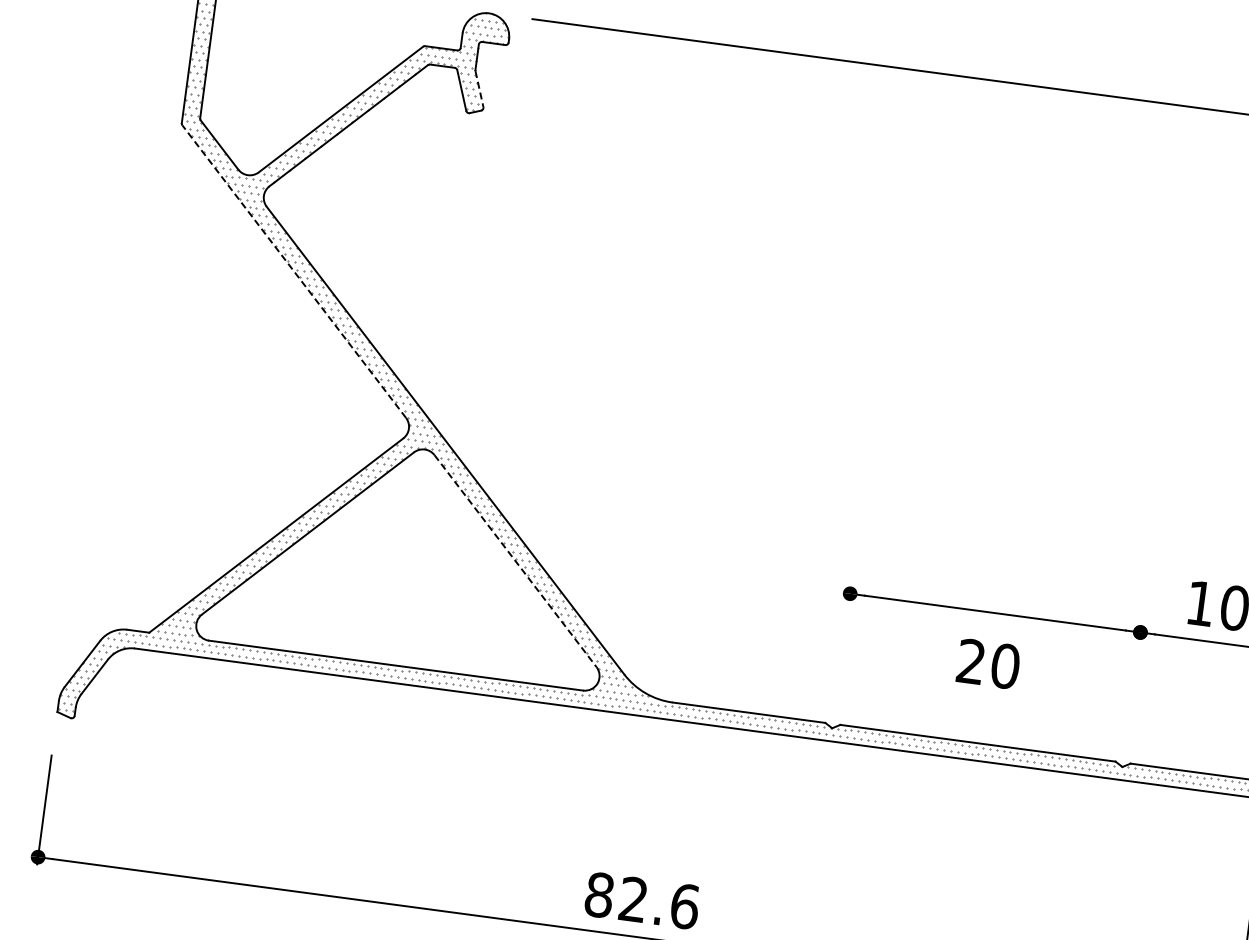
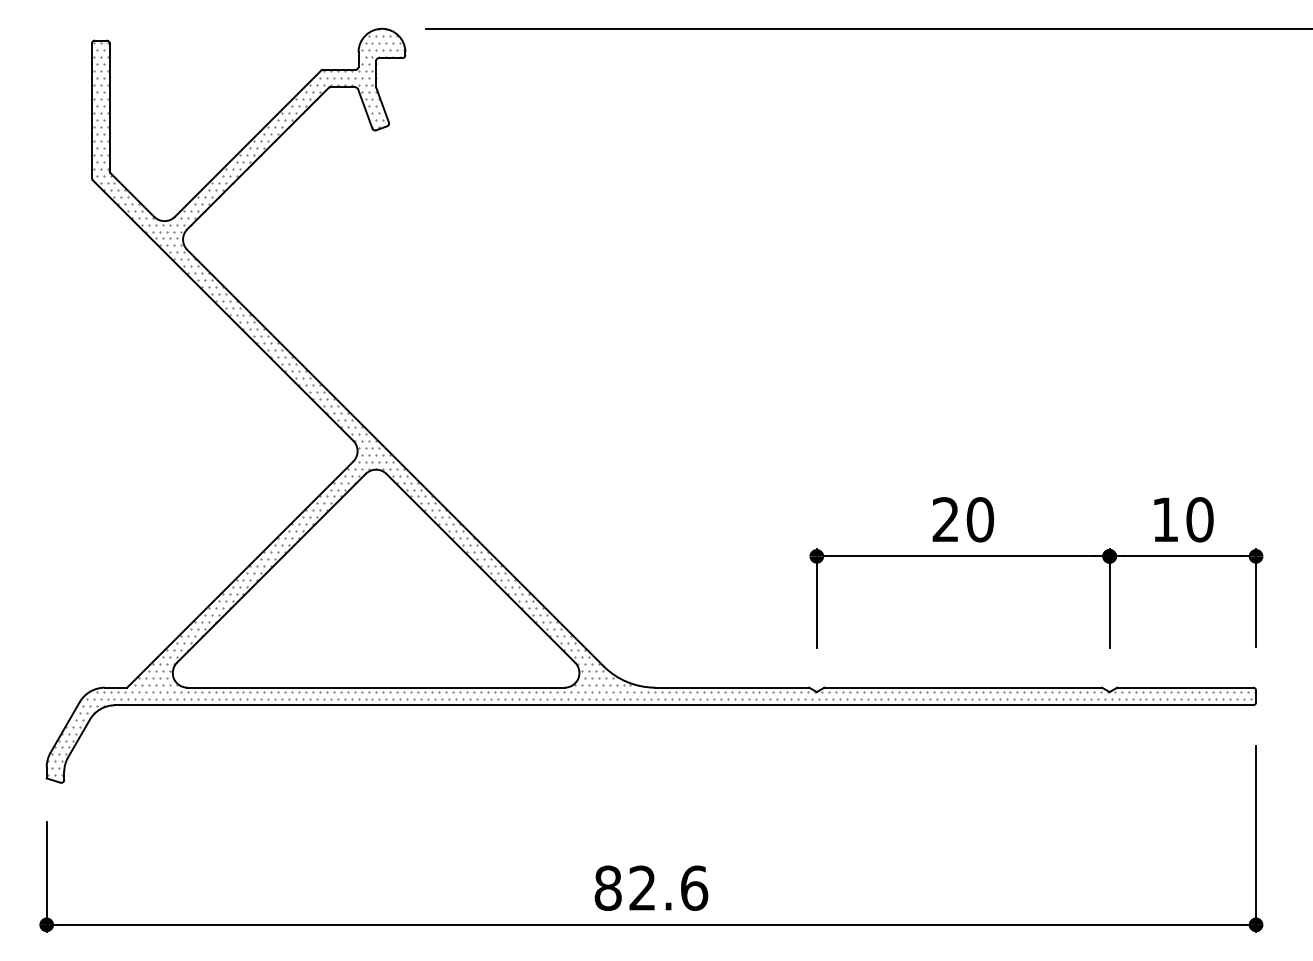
line: (479, 89) -> (382, 105), dashed -> solid
line: (293, 271) -> (222, 310), dashed -> solid
line: (516, 561) -> (481, 568), dashed -> solid
line: (844, 635) -> (816, 598), added
text: (988, 663) -> (963, 519), moved
line: (1134, 674) -> (1109, 598), added

